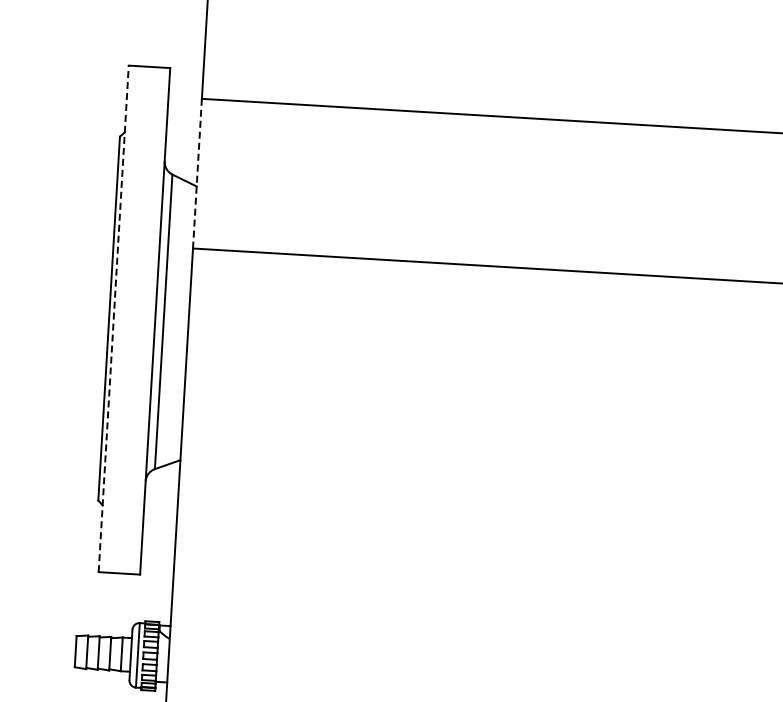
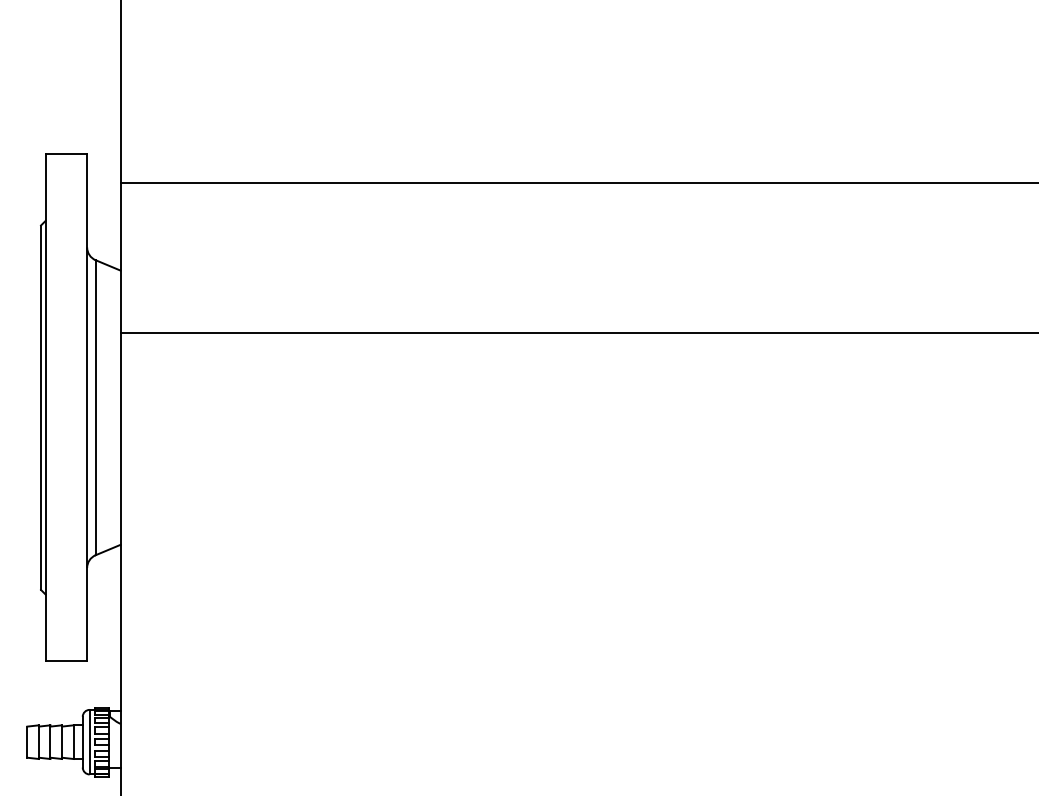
line: (197, 173) -> (120, 257), dashed -> solid
line: (113, 318) -> (45, 407), dashed -> solid

